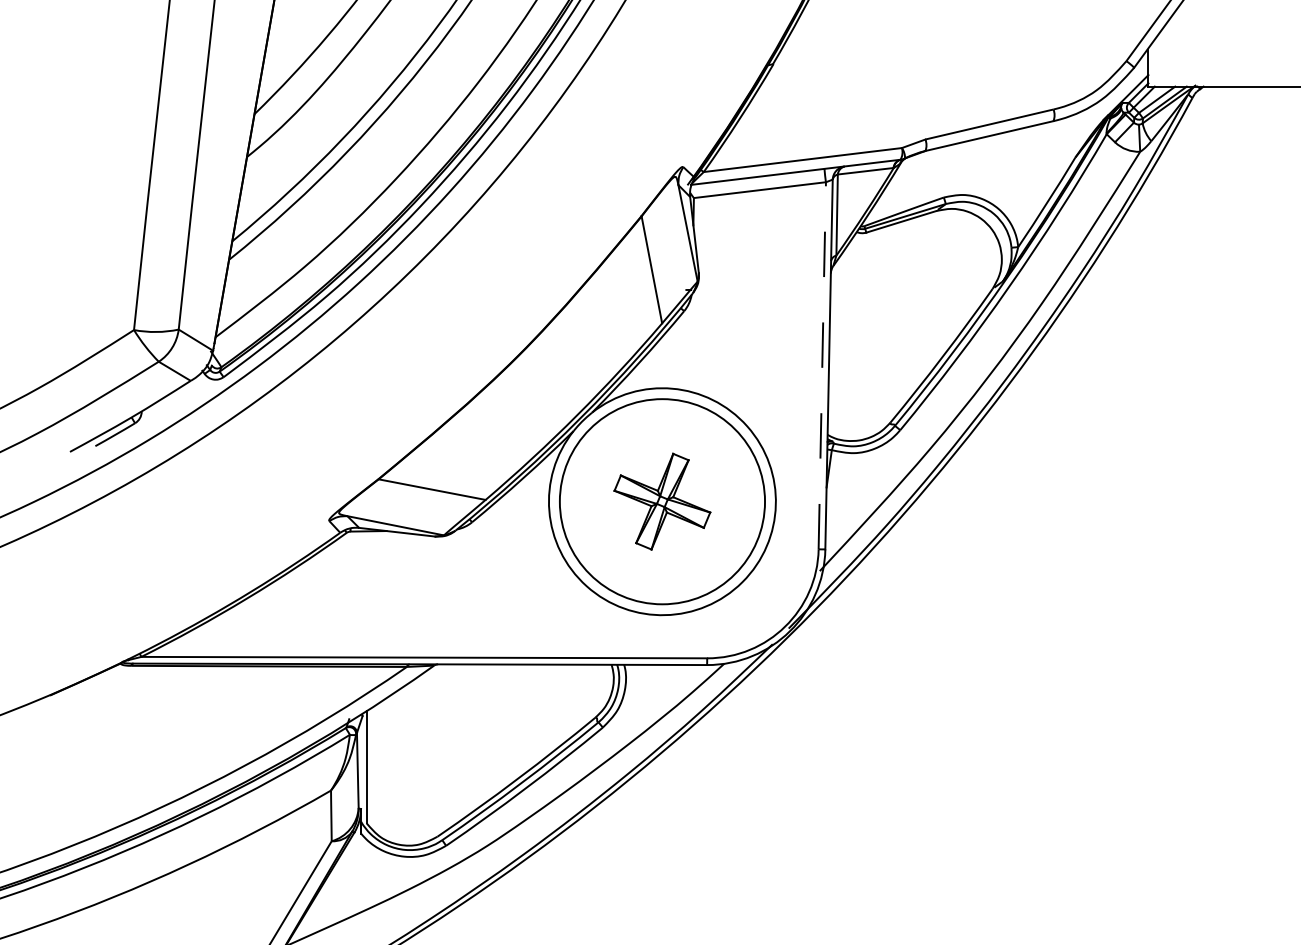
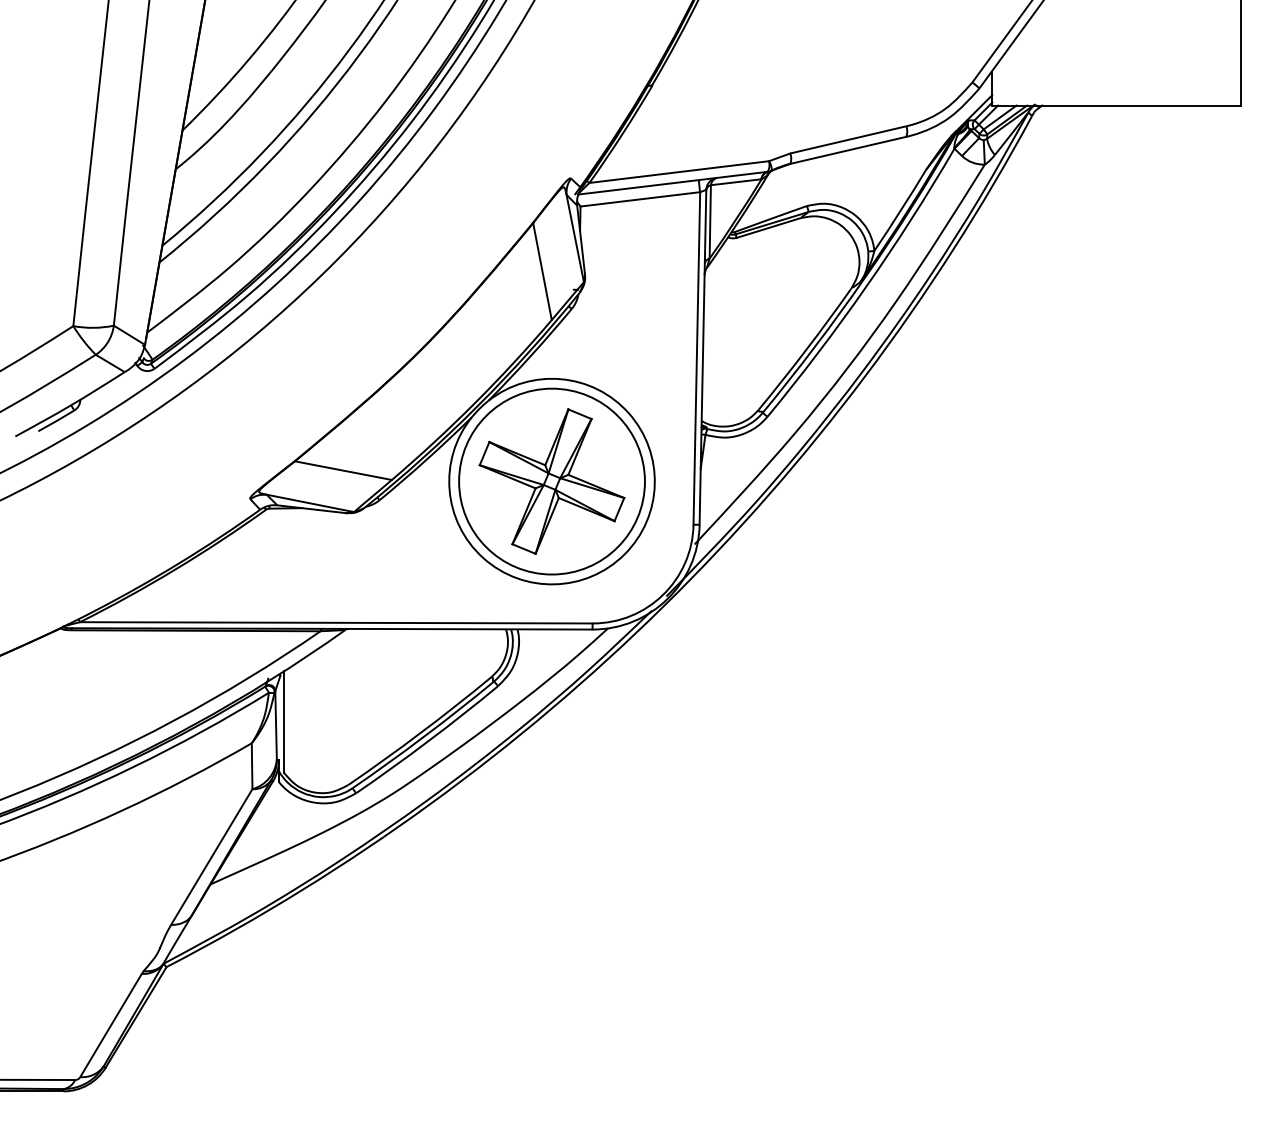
line: (821, 364) -> (696, 357), dashed -> solid
part: (661, 501) -> (551, 481), size x1.67

